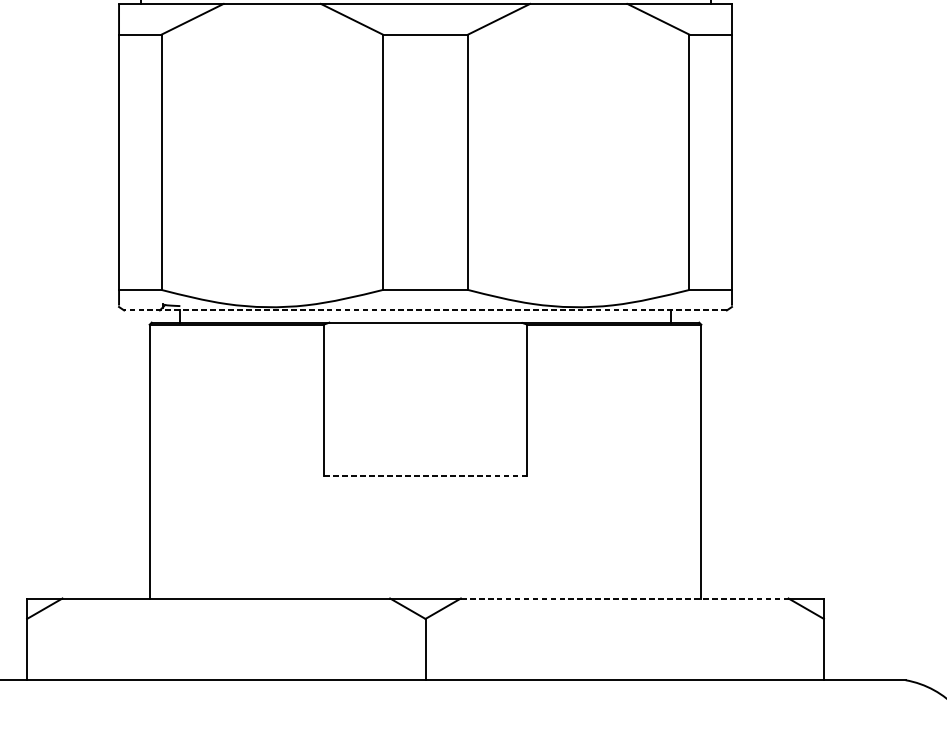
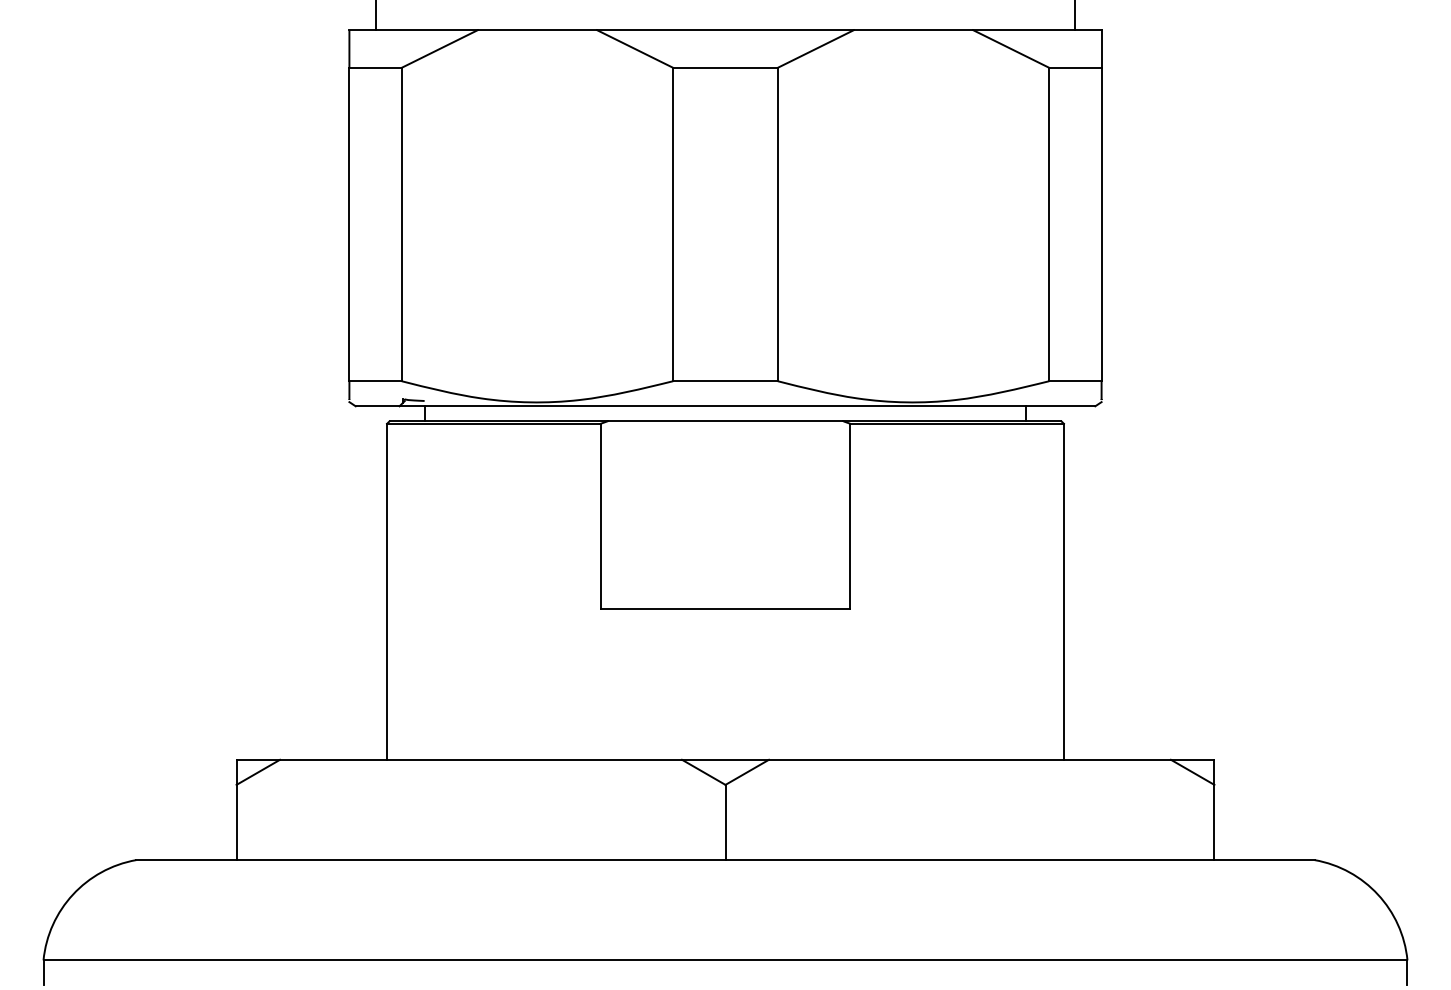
line: (425, 310) -> (725, 406), dashed -> solid
line: (425, 476) -> (725, 609), dashed -> solid
line: (625, 598) -> (970, 759), dashed -> solid

